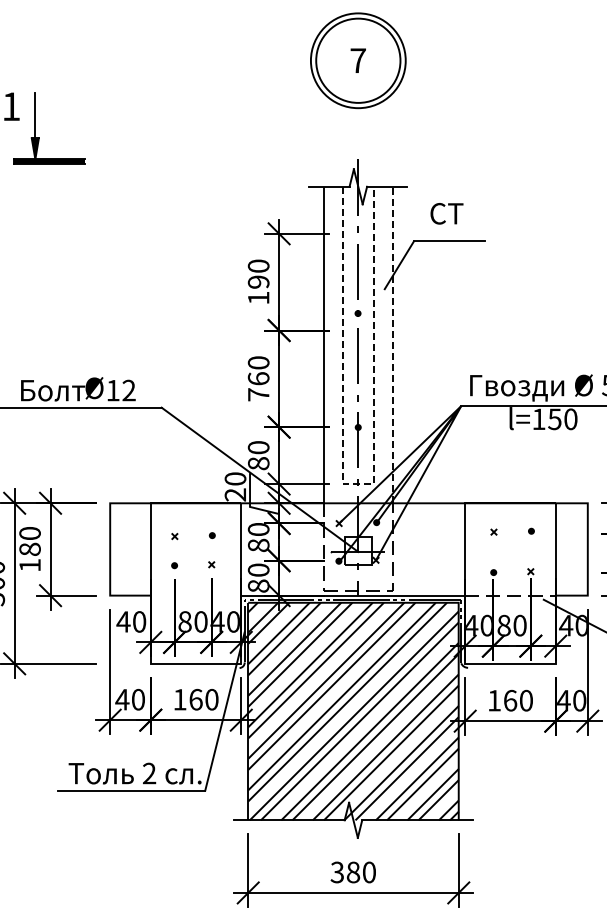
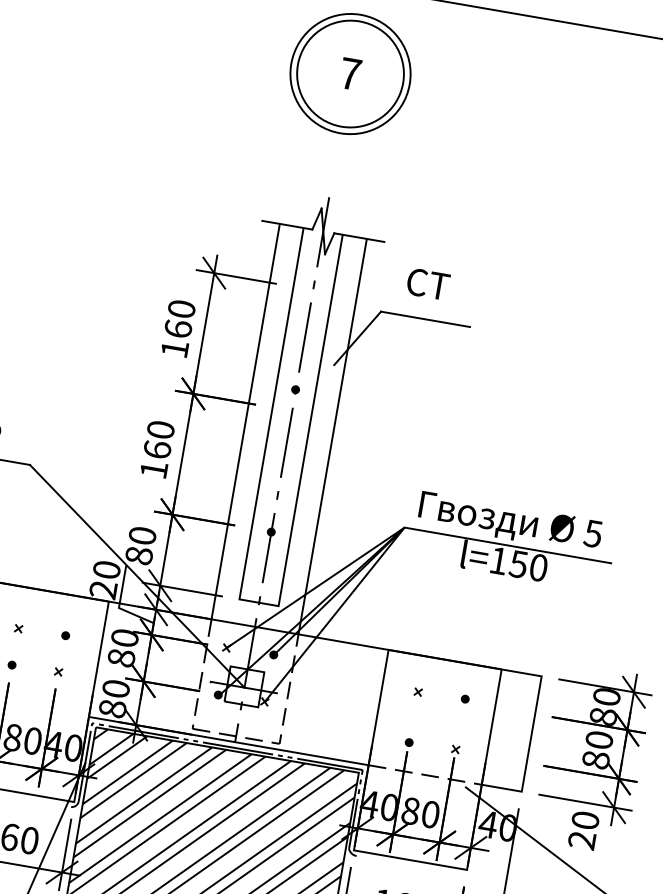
text: (258, 281) -> (178, 328), 190 -> 160
line: (393, 344) -> (333, 436), dashed -> solid
text: (258, 394) -> (153, 469), 760 -> 160
line: (358, 484) -> (259, 603), dashed -> solid

